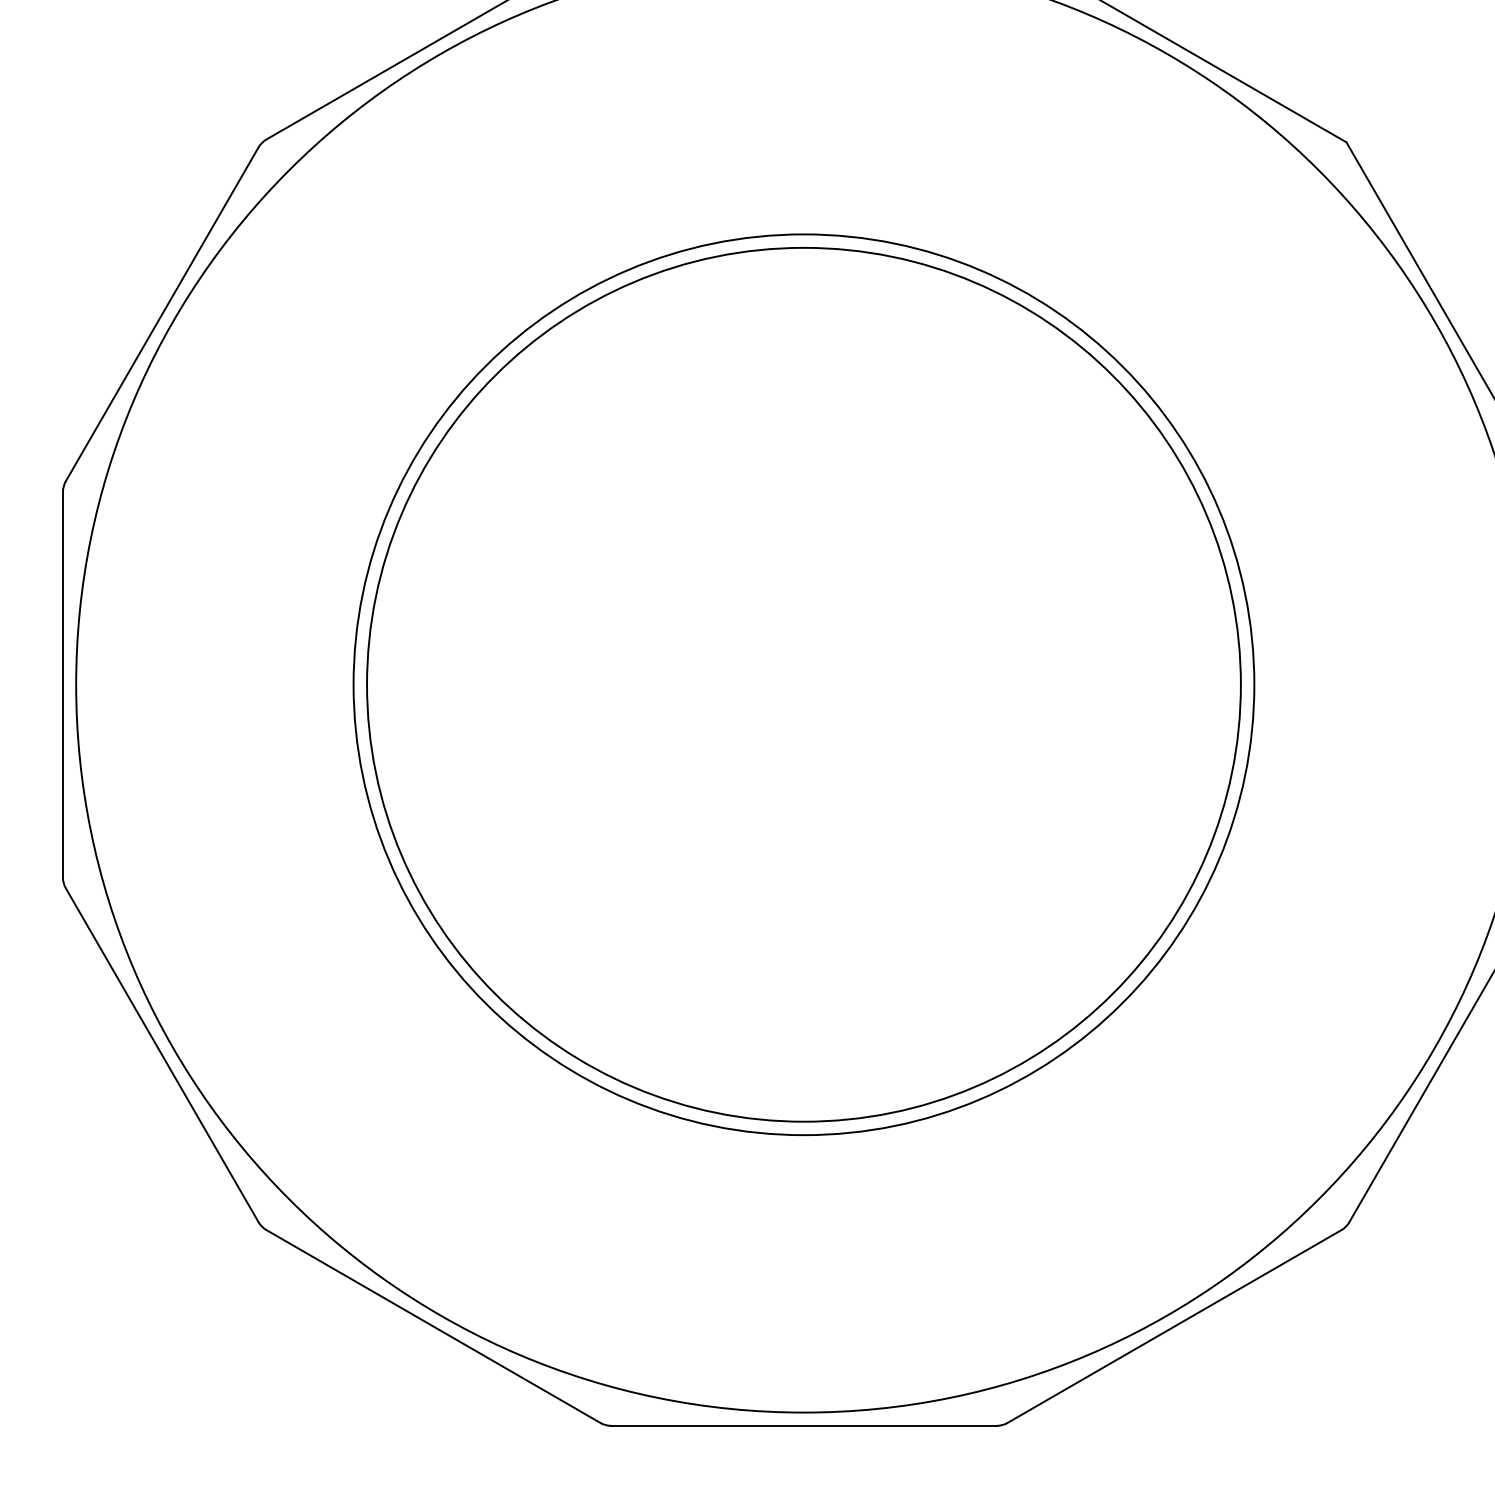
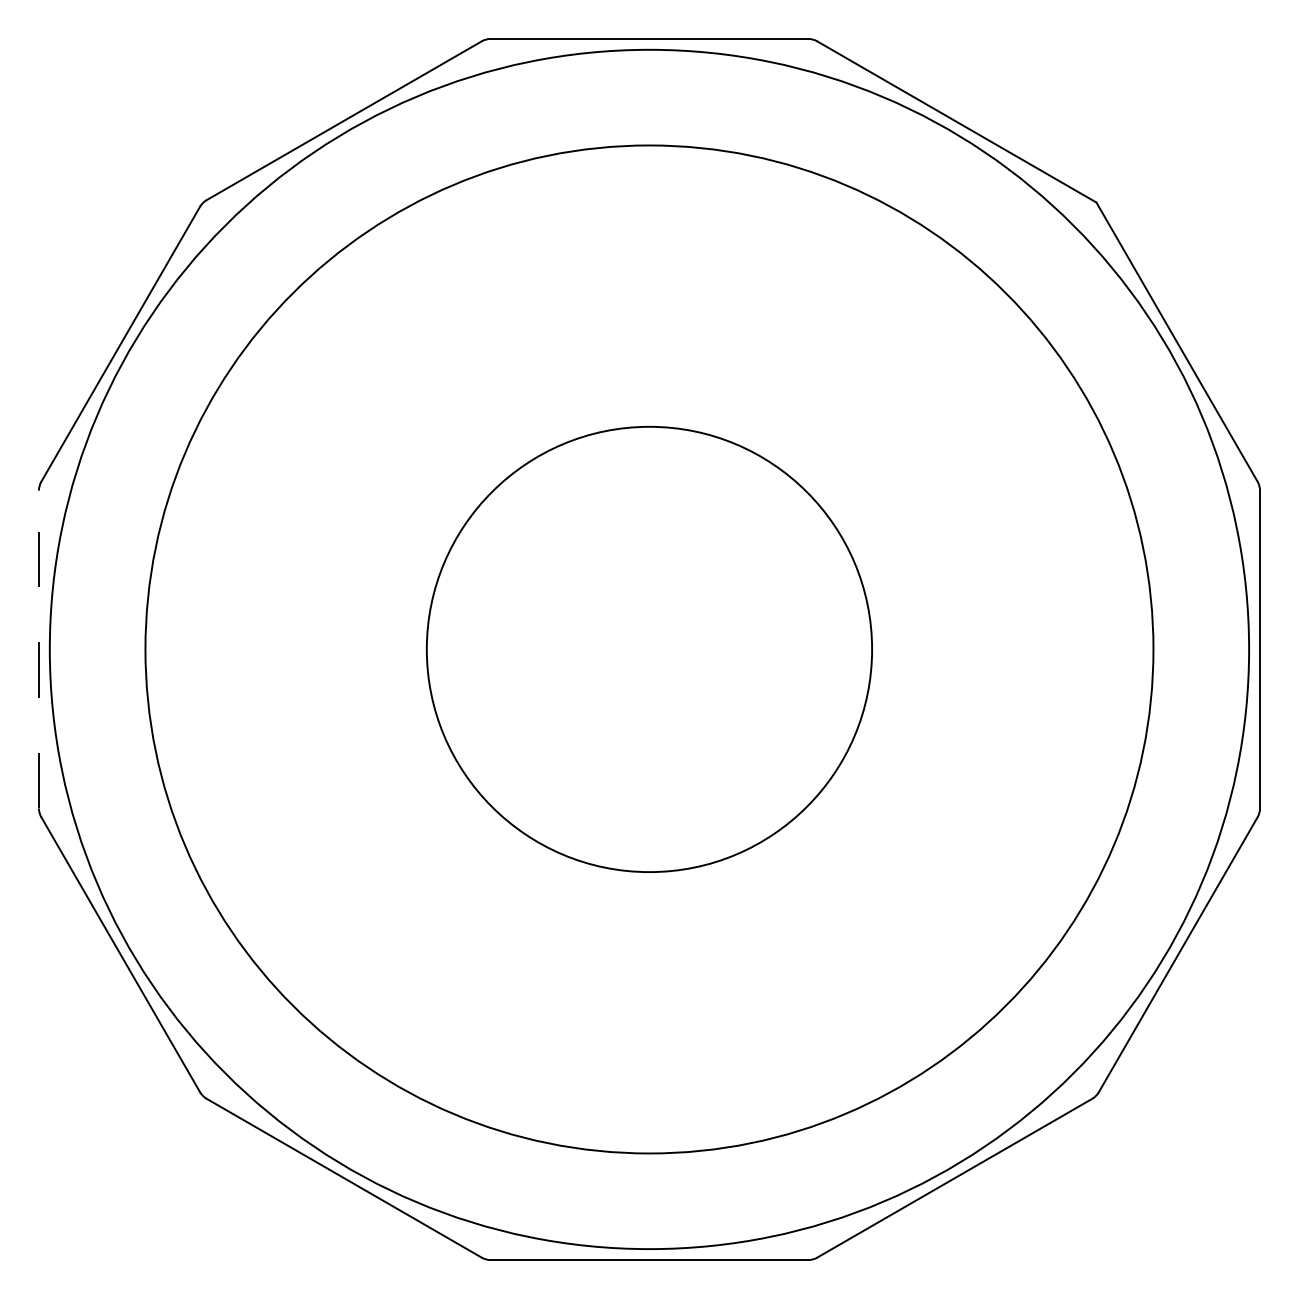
line: (62, 684) -> (38, 649), solid -> dashed
circle: (804, 684) -> (649, 649), size x0.6
circle: (804, 684) -> (649, 649), size x1.4

